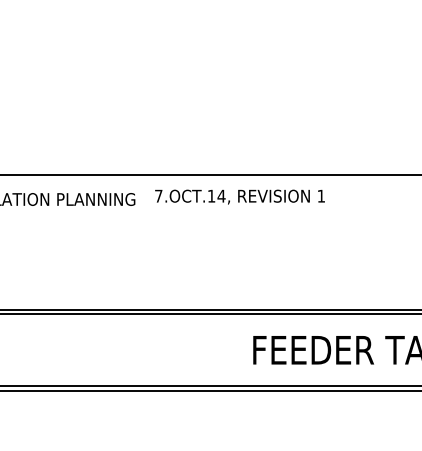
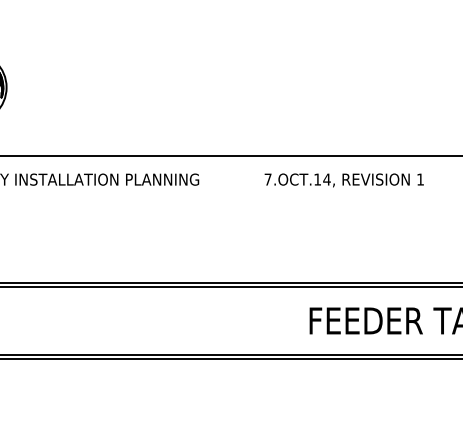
text: (239, 197) -> (343, 180), moved

